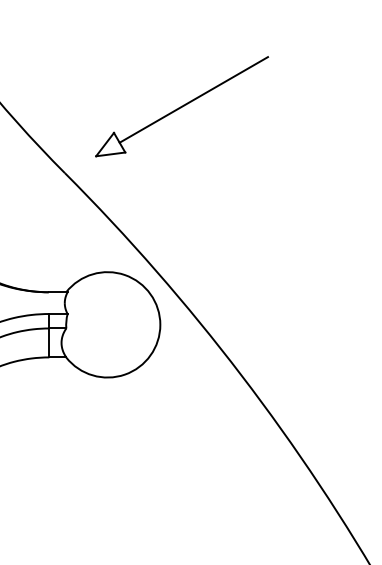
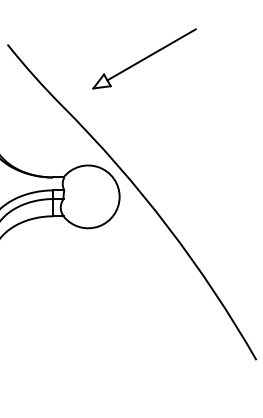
part: (181, 105) -> (144, 58), moved

